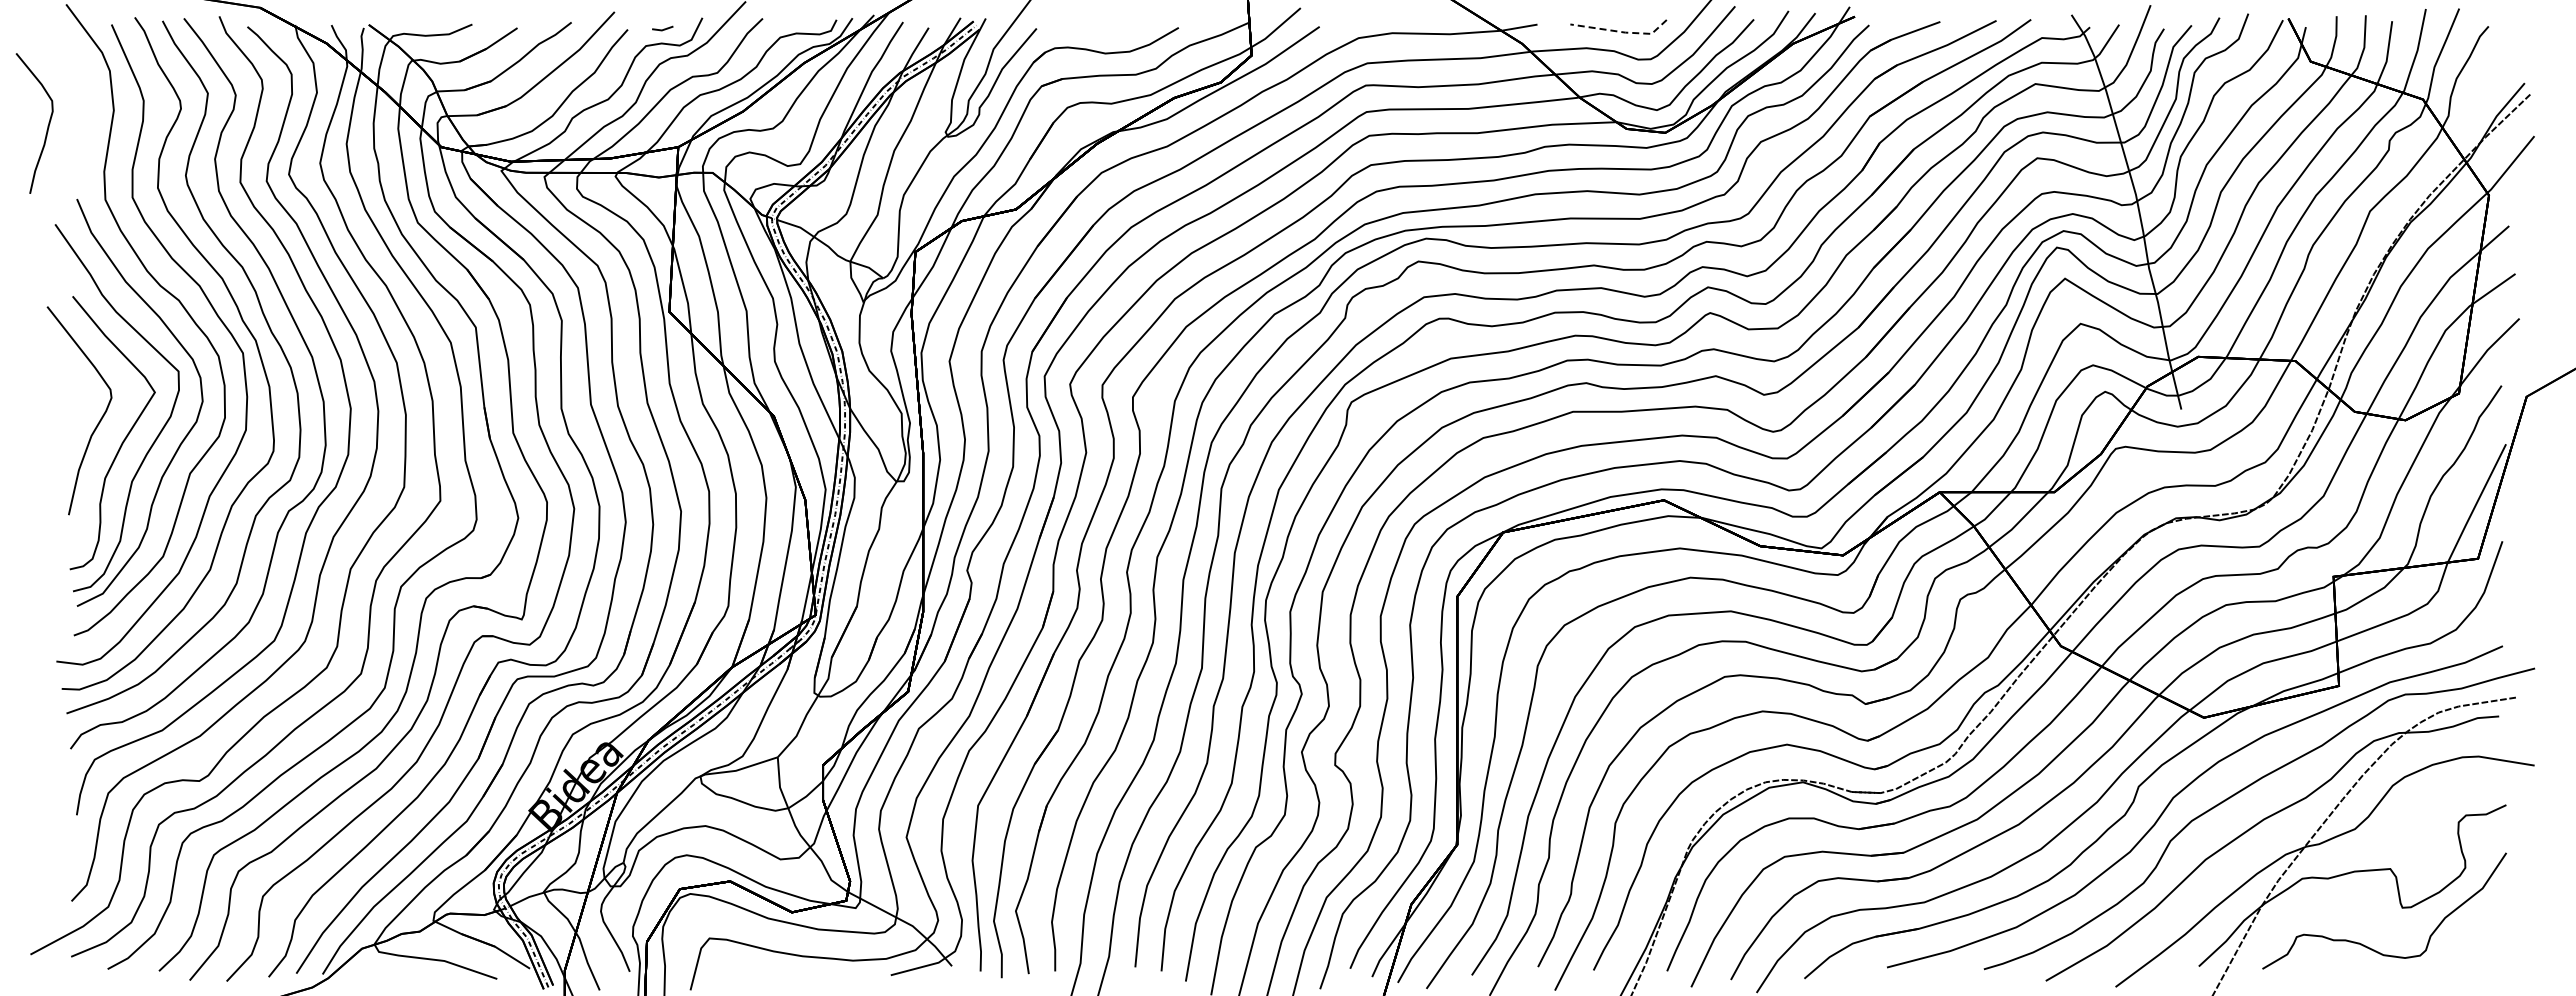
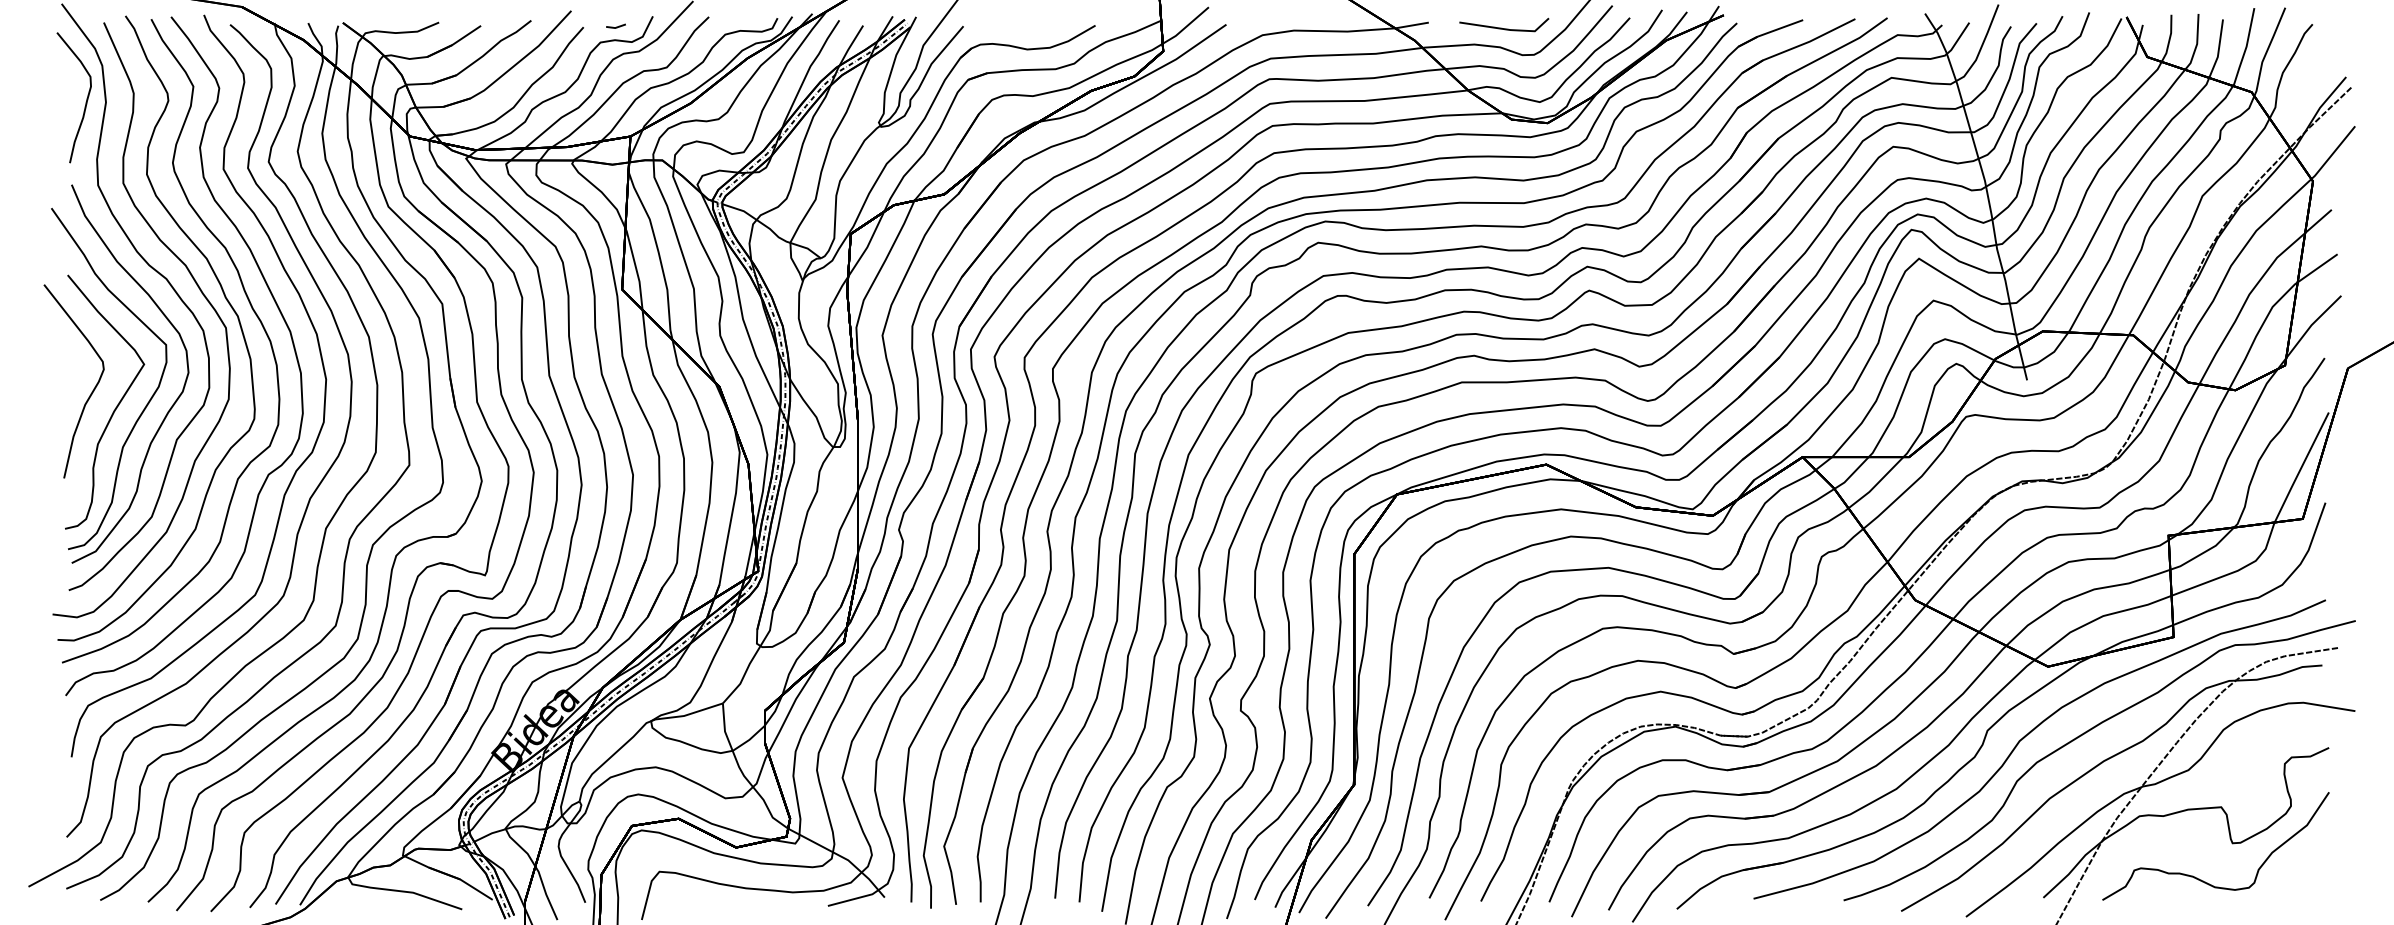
line: (1622, 32) -> (1507, 29), dashed -> solid
curve: (47, 125) -> (86, 99), moved

